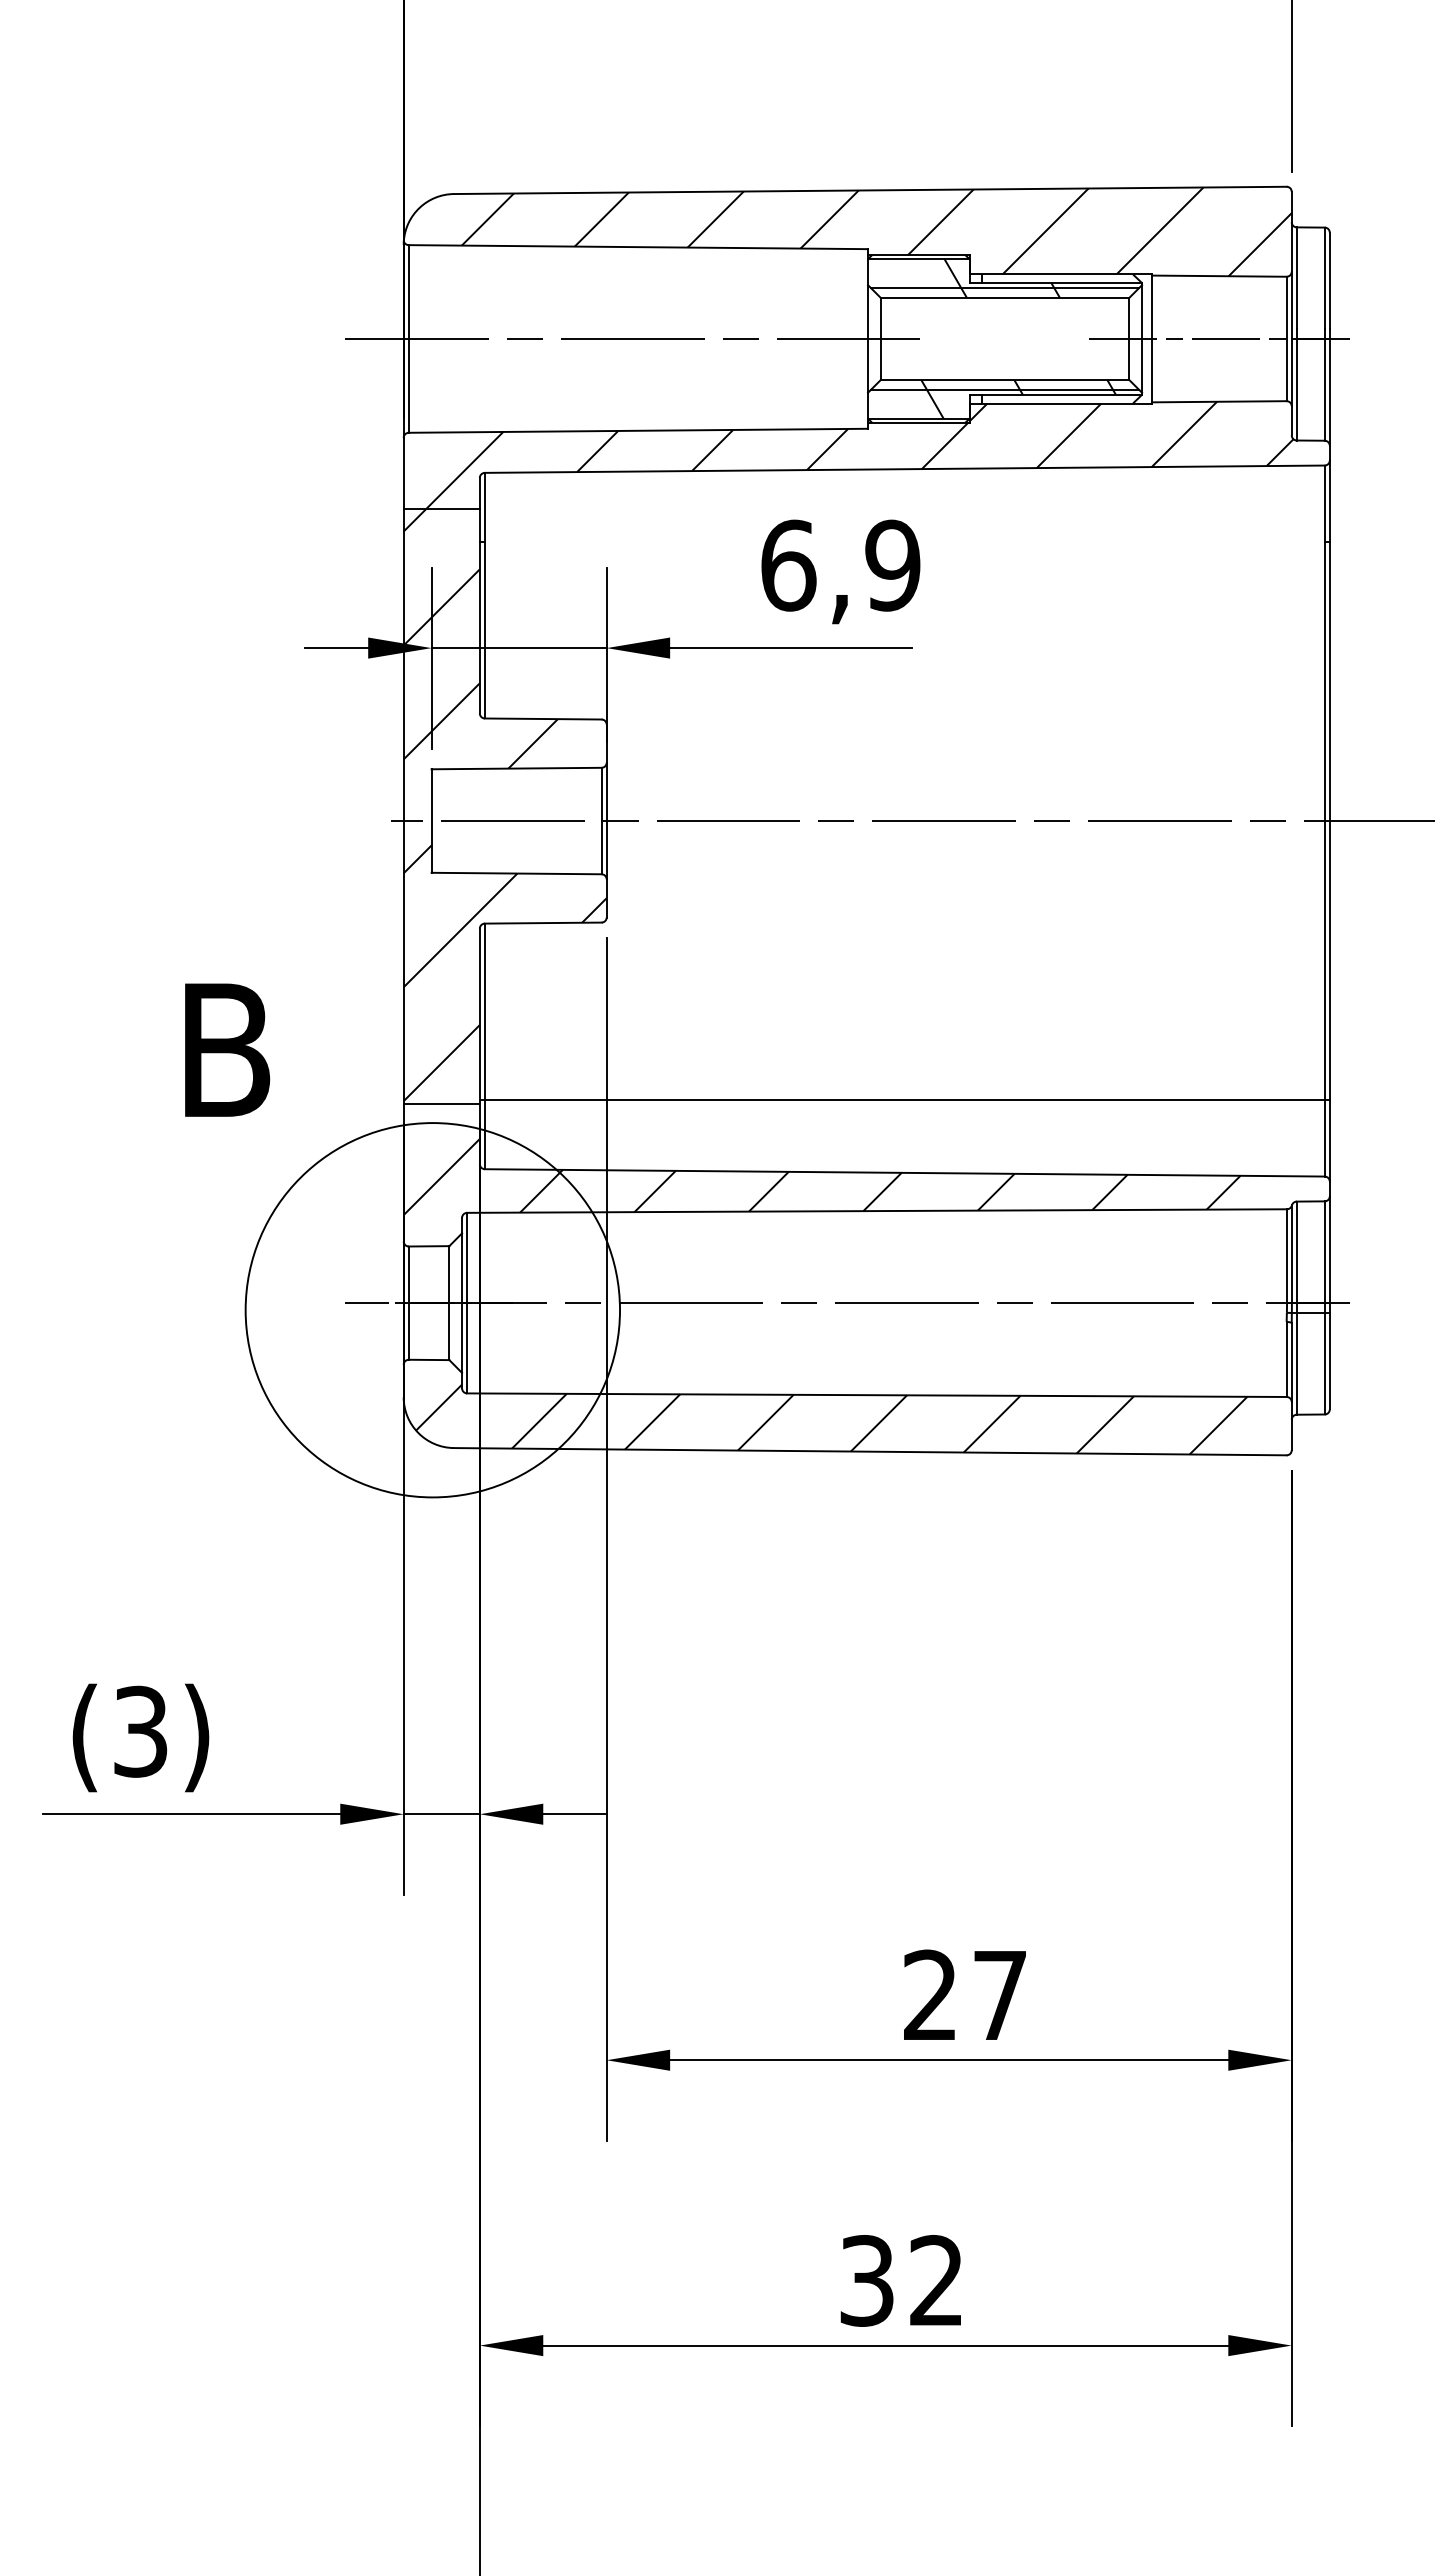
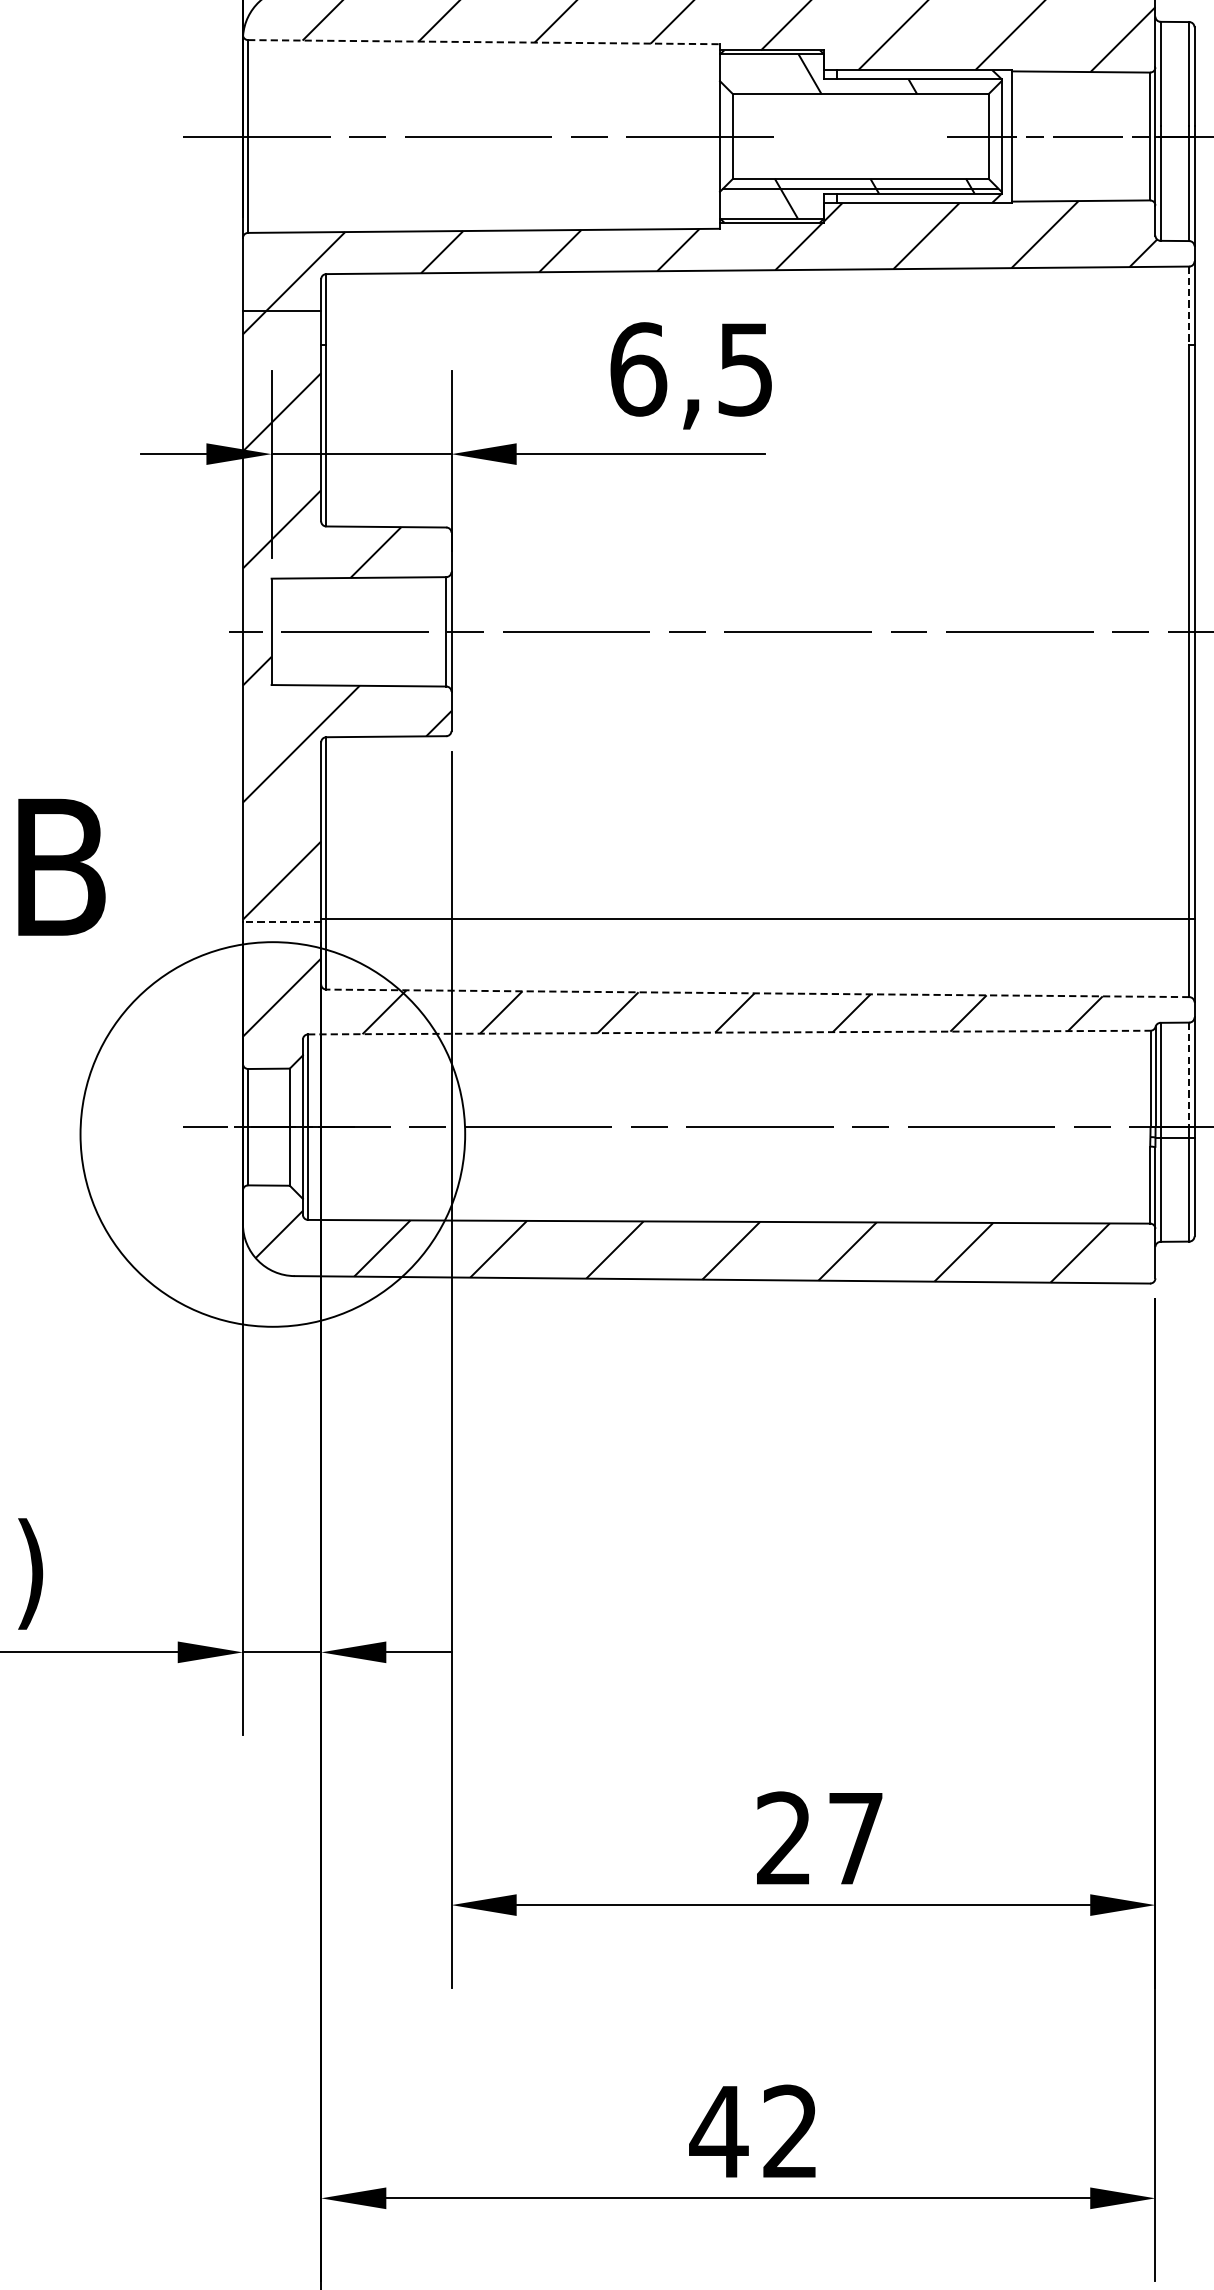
line: (638, 247) -> (484, 42), solid -> dashed
line: (1004, 288) -> (860, 84), removed
line: (1324, 504) -> (1189, 306), solid -> dashed
text: (892, 565) -> (745, 369), 6,9 -> 6,5
line: (441, 1103) -> (281, 922), solid -> dashed
line: (904, 1172) -> (757, 992), solid -> dashed
line: (877, 1211) -> (729, 1033), solid -> dashed
line: (1324, 1252) -> (1189, 1075), solid -> dashed
text: (866, 2280) -> (718, 2131), 32 -> 42

